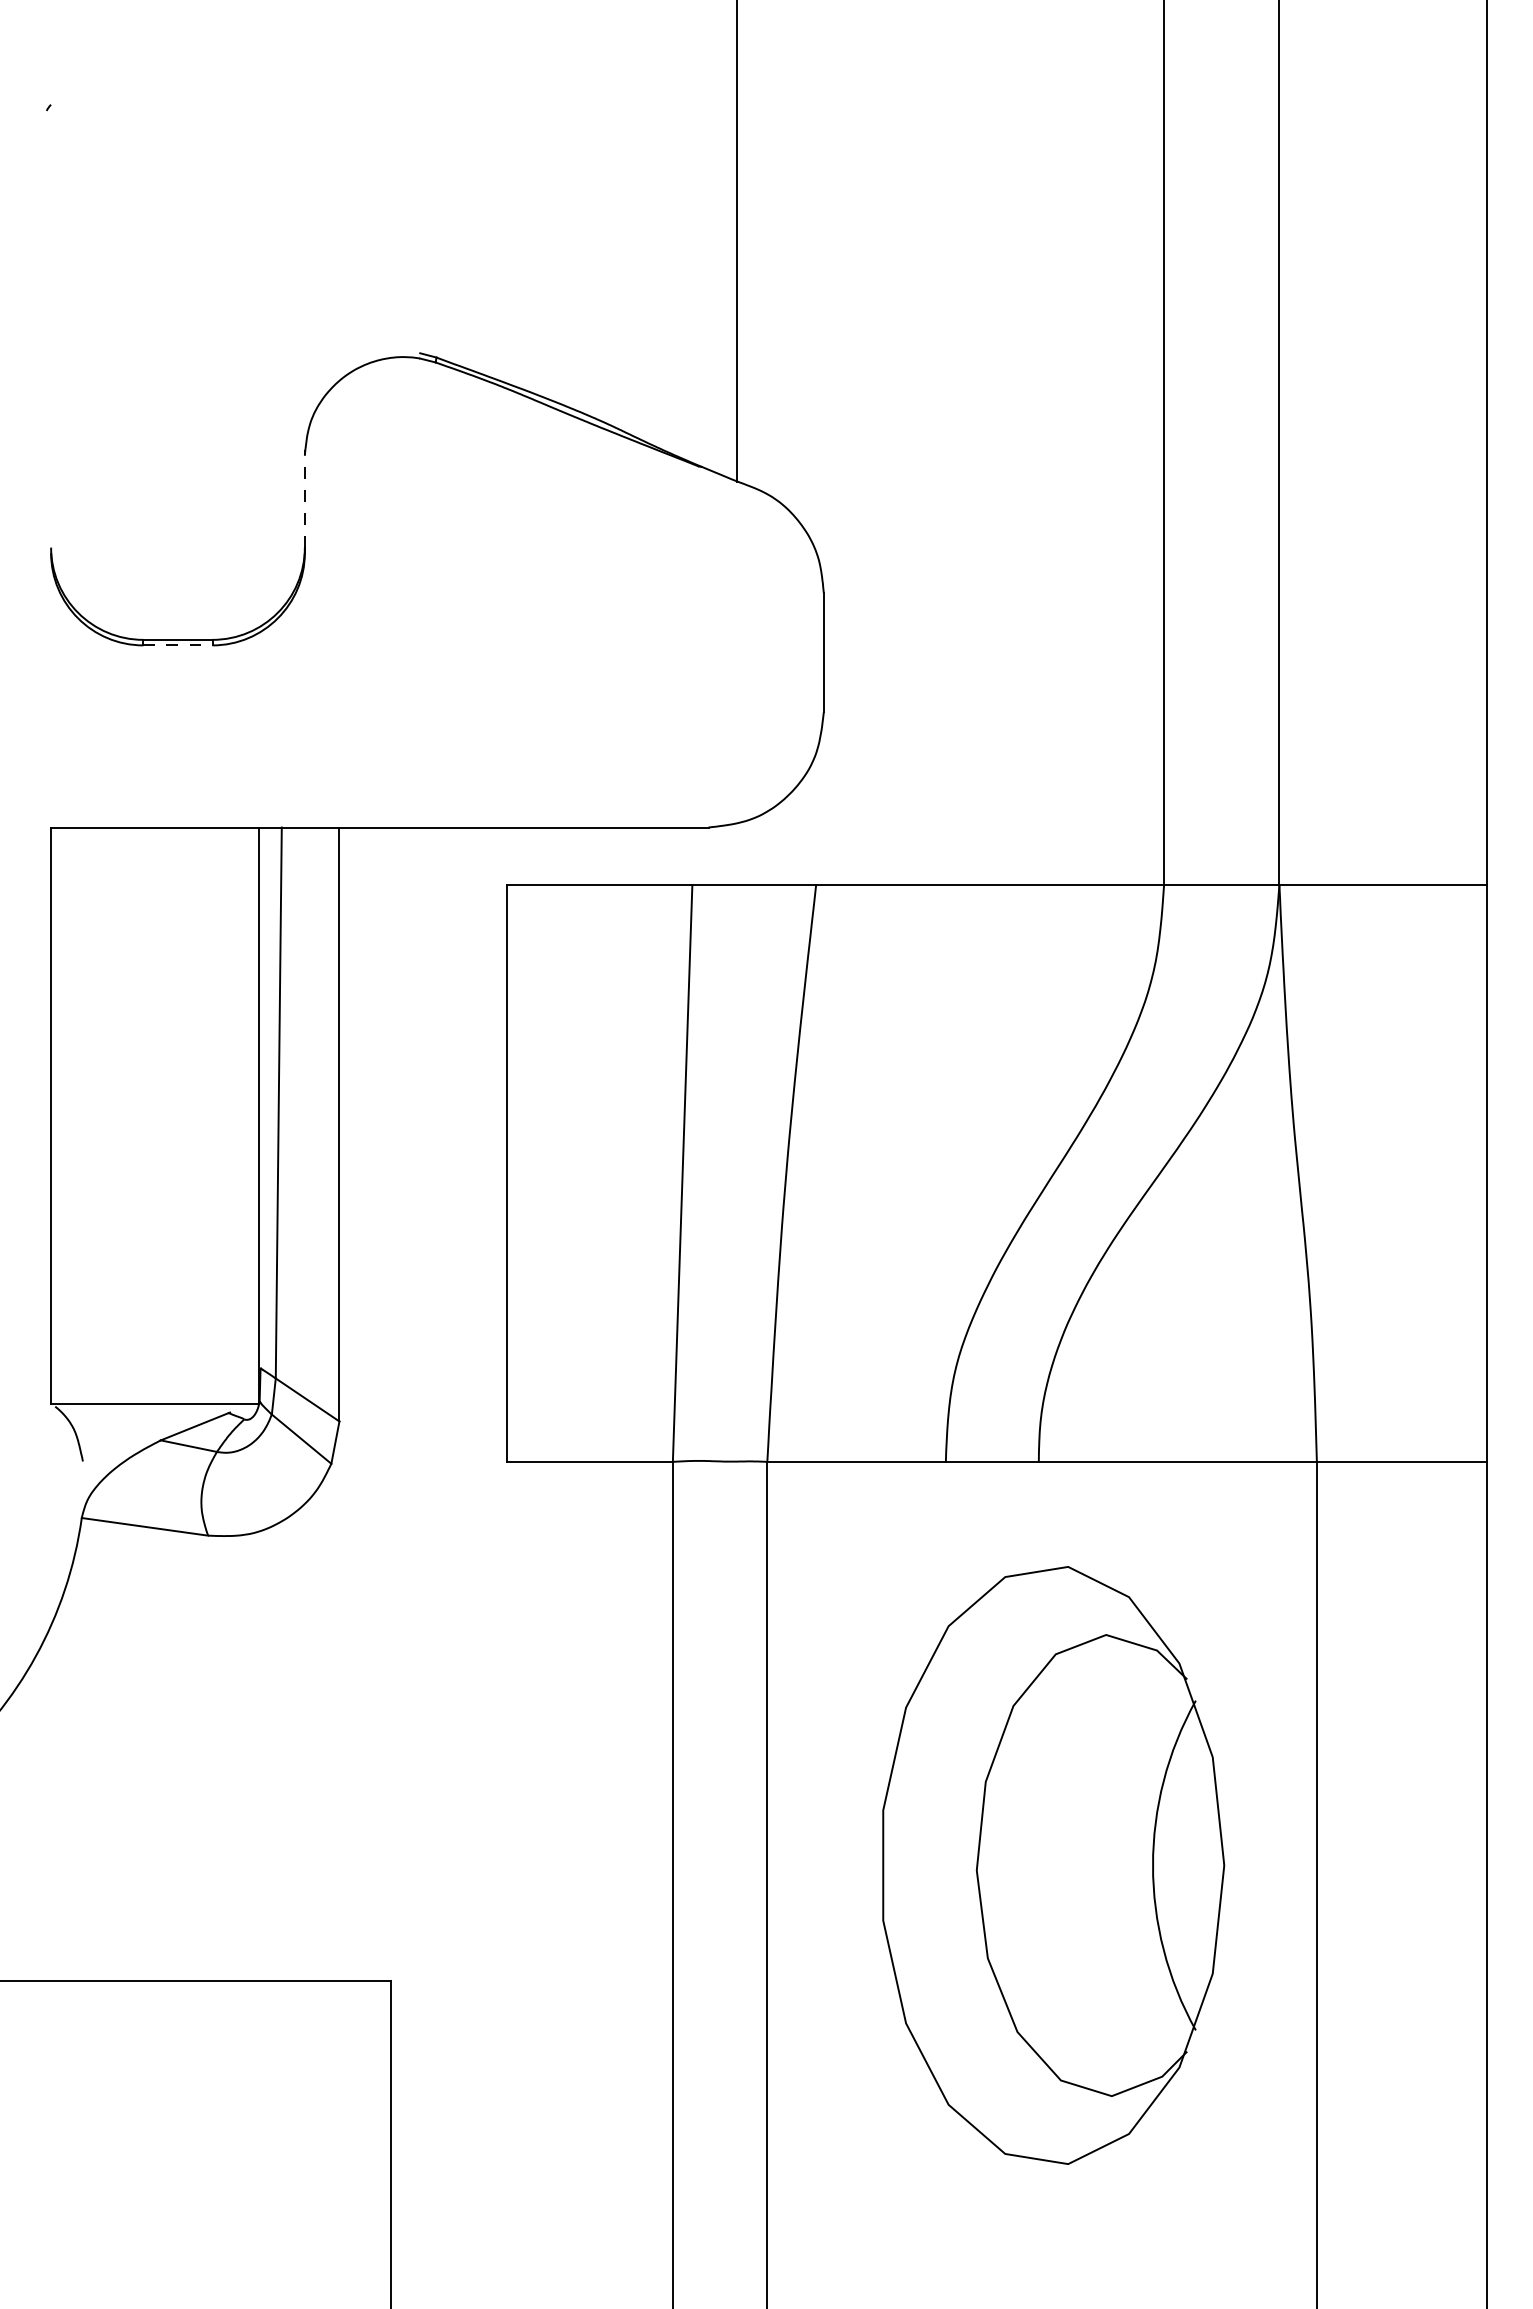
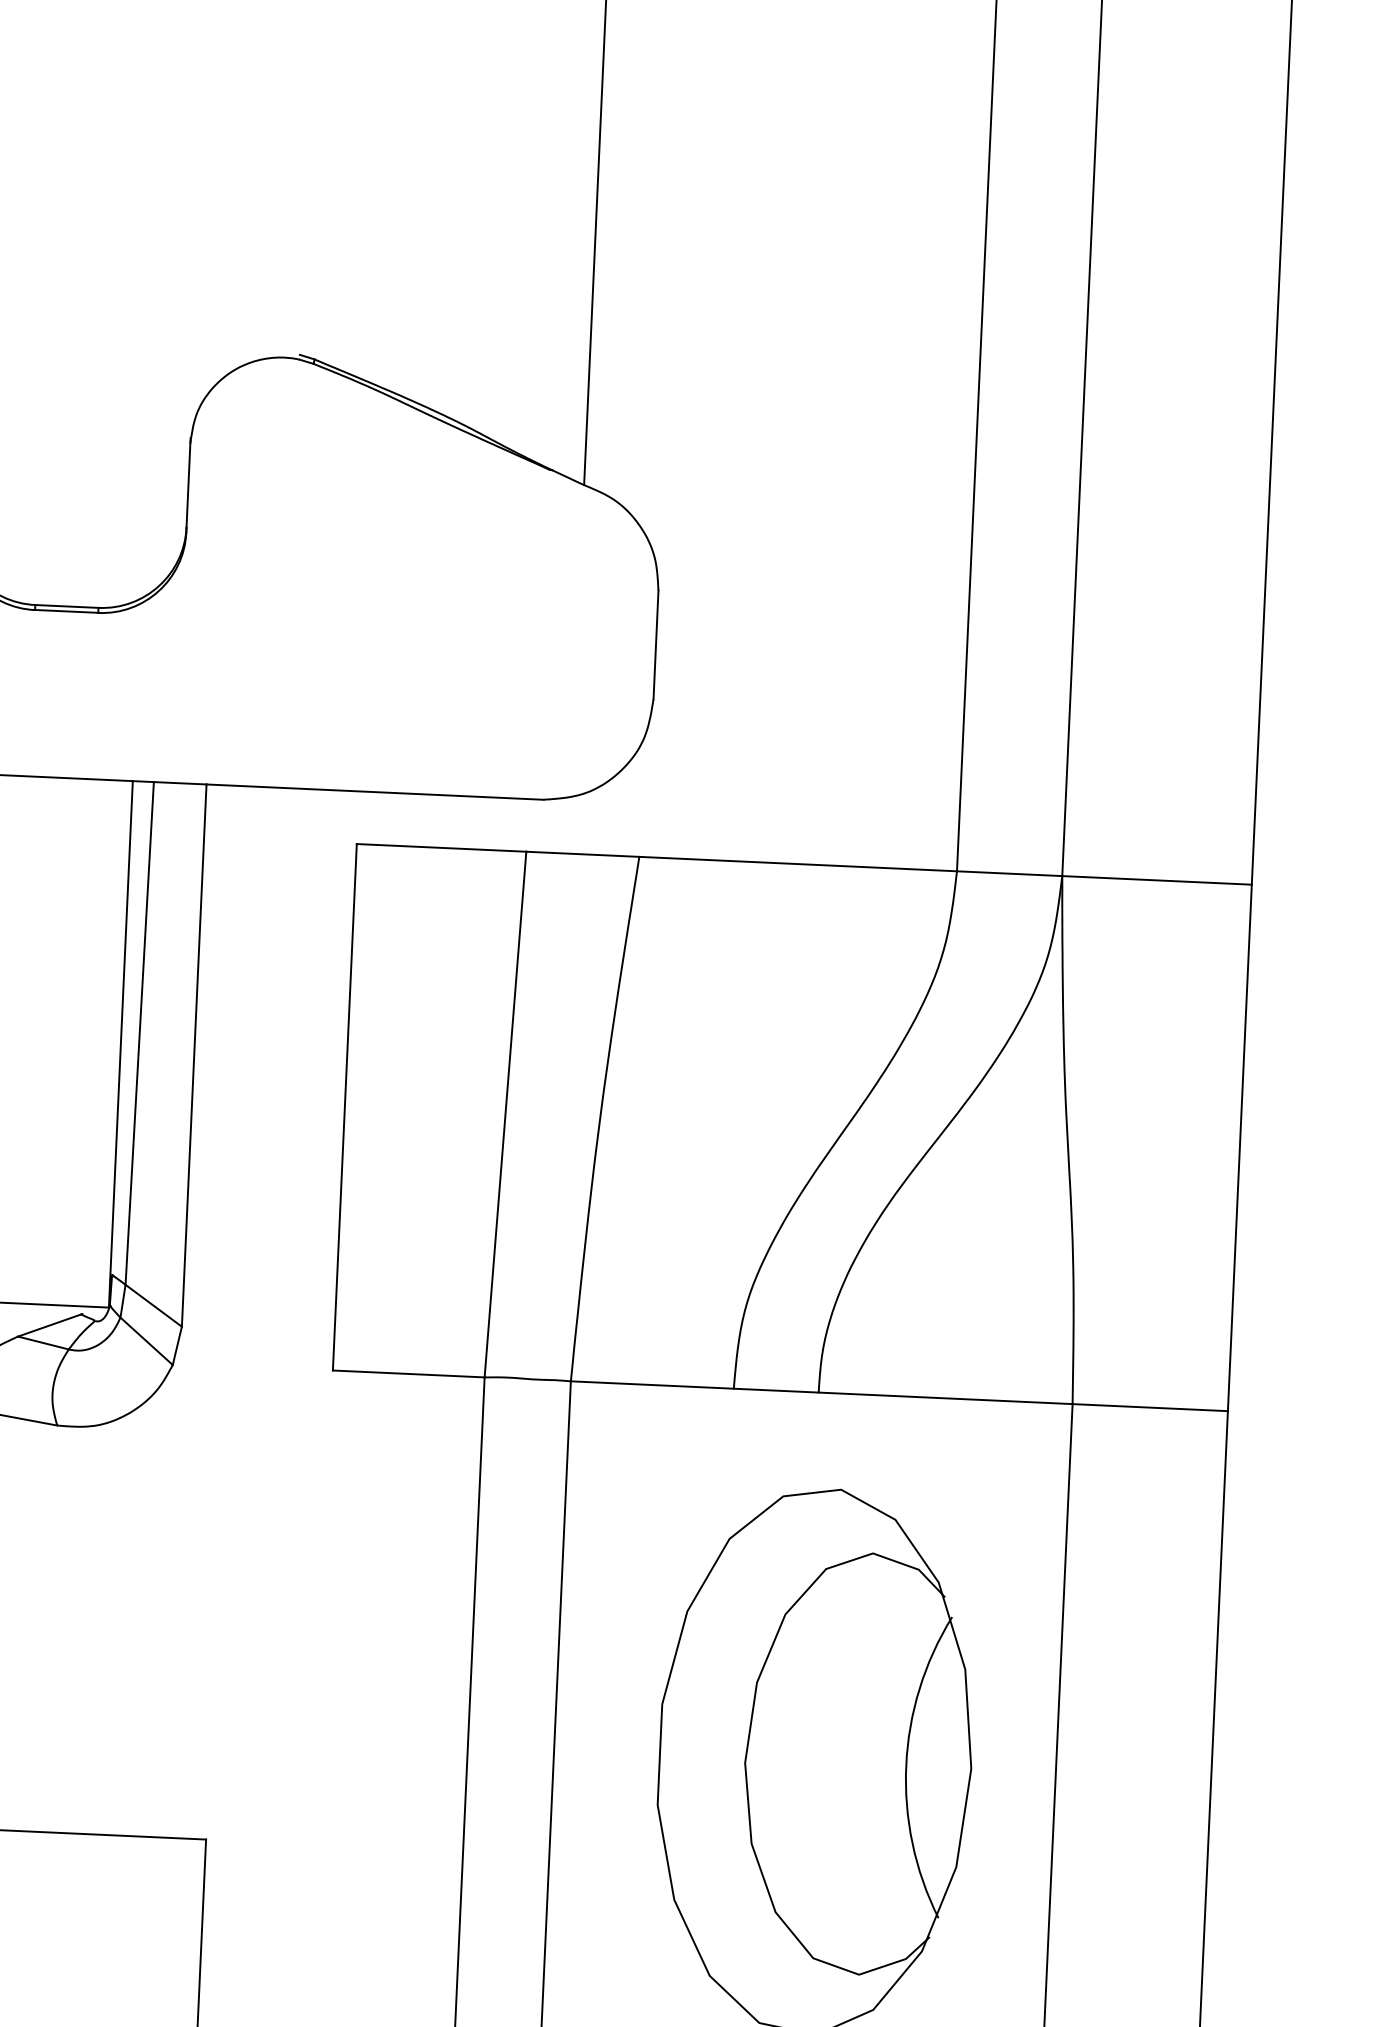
line: (304, 498) -> (188, 482), dashed -> solid
line: (177, 645) -> (66, 611), dashed -> solid

